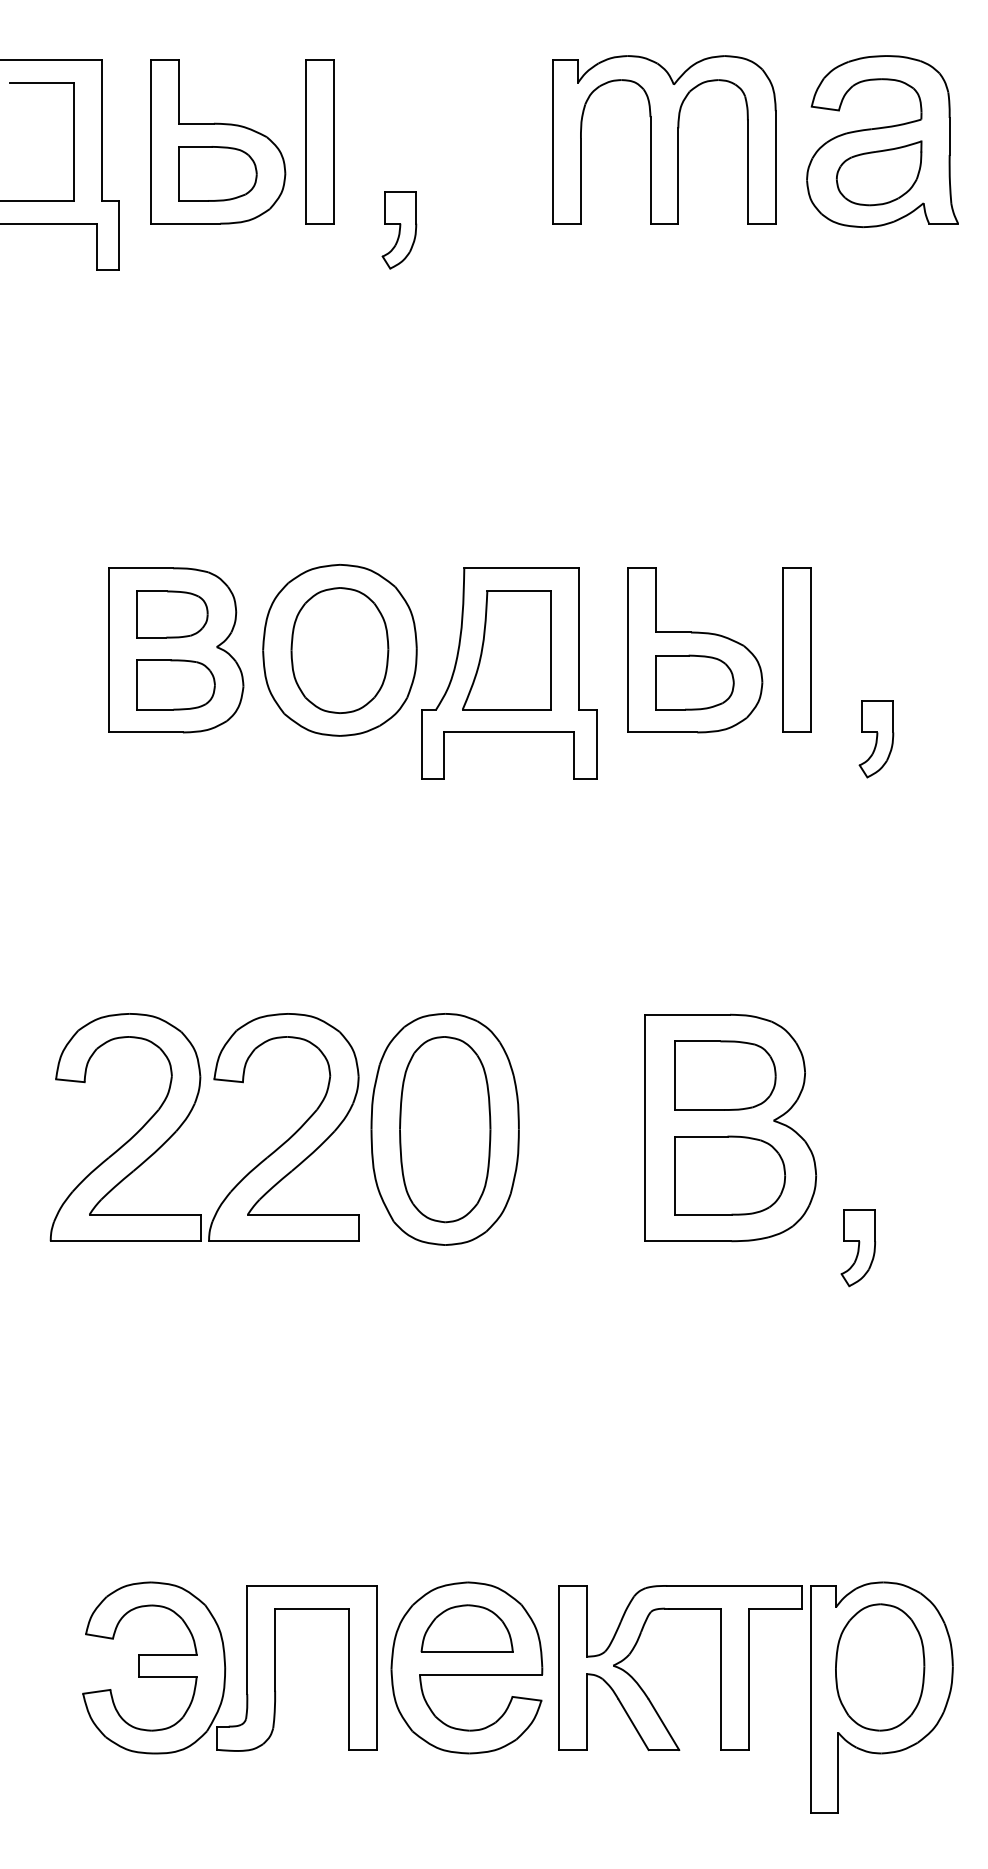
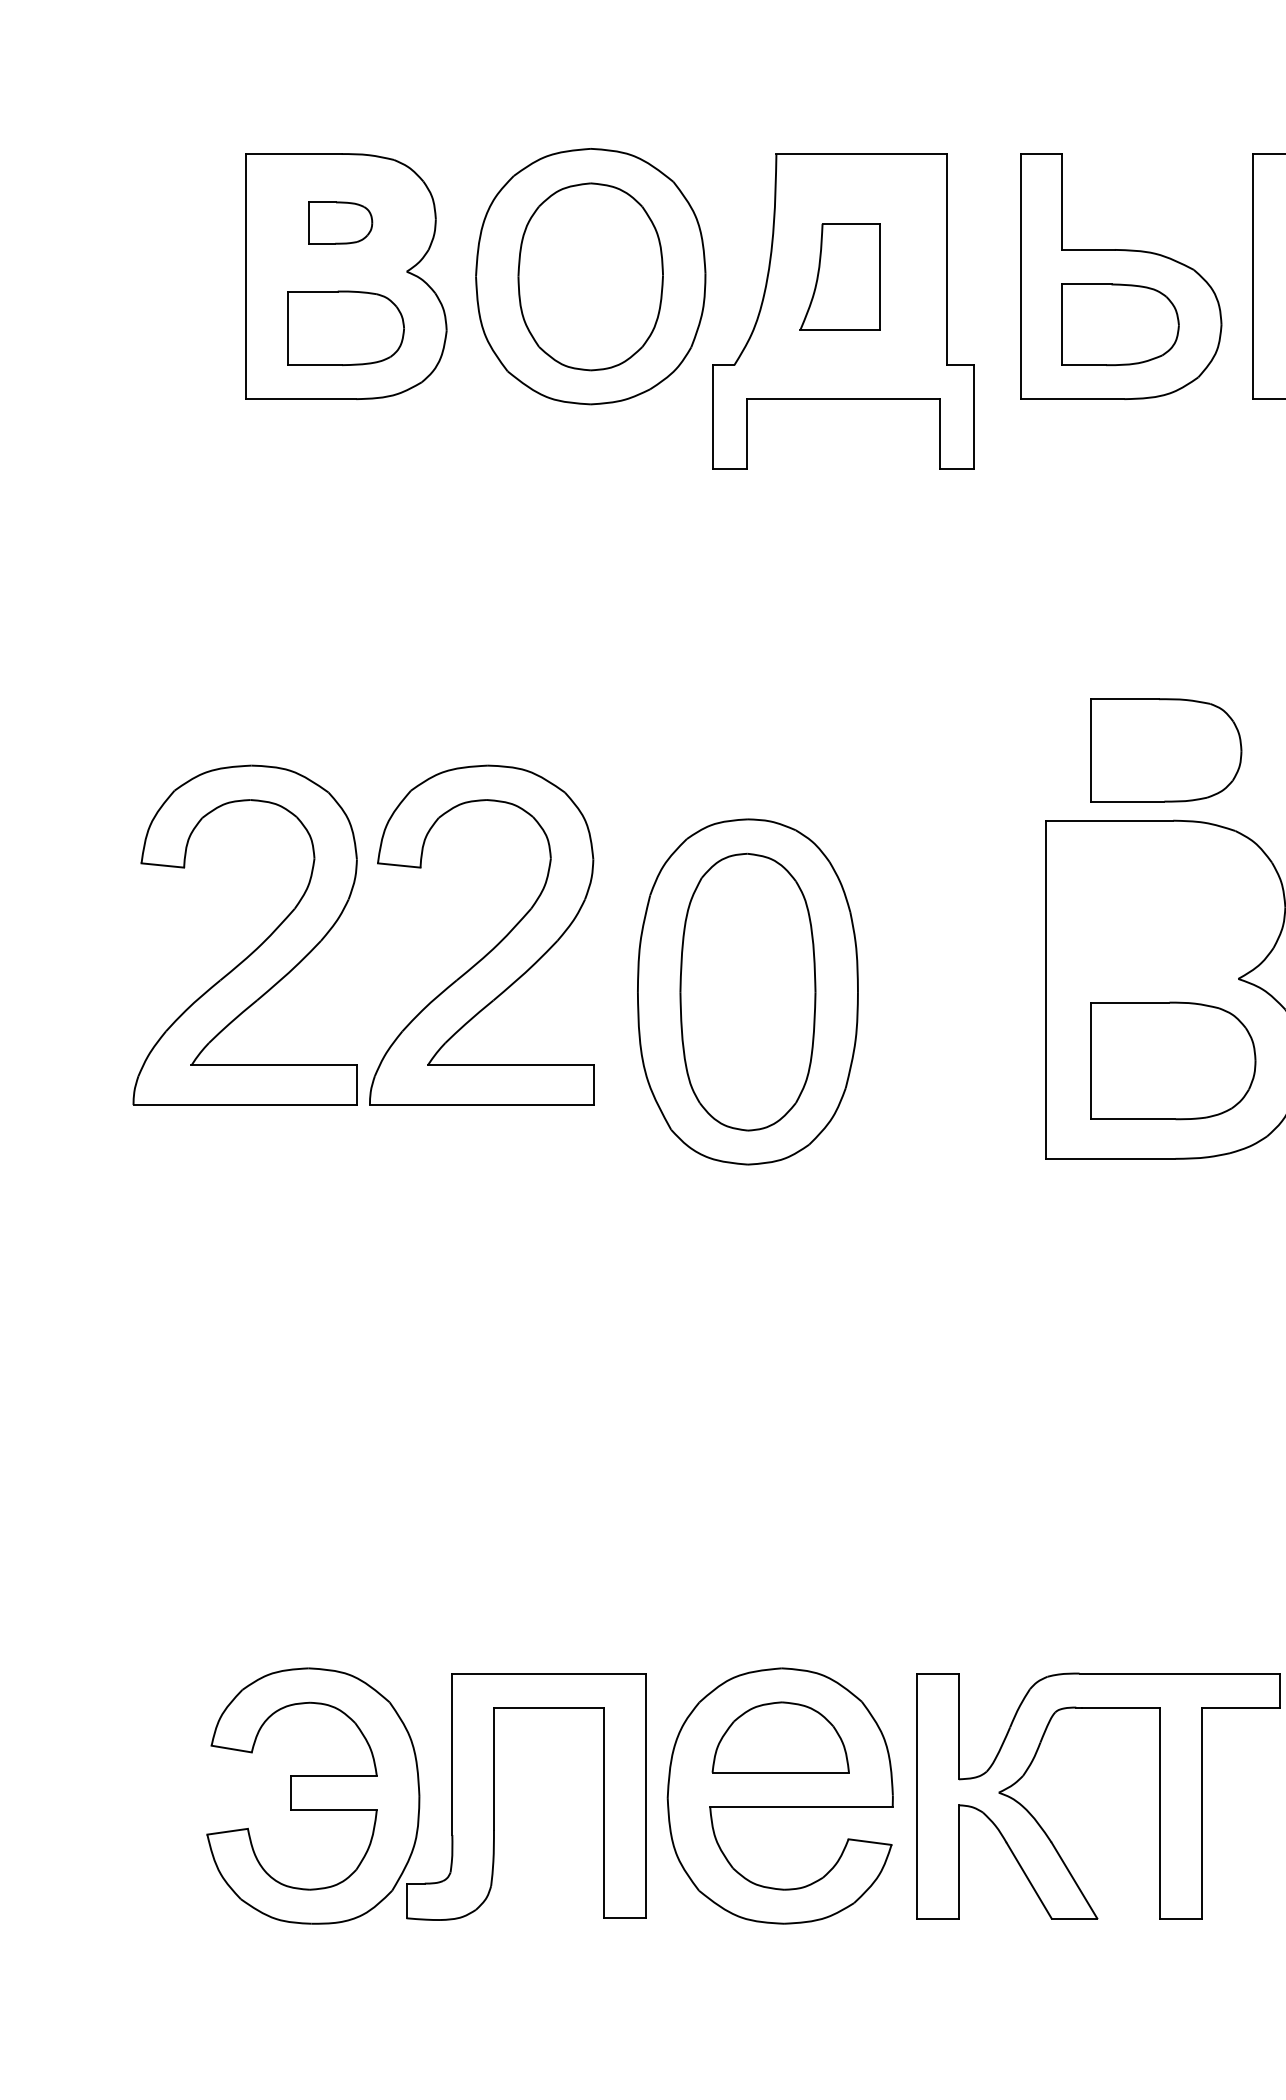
part: (172, 614) -> (340, 223), size x0.6
part: (506, 650) -> (839, 276), size x0.6
part: (725, 1075) -> (1166, 750), moved
part: (188, 1117) -> (339, 920), moved

